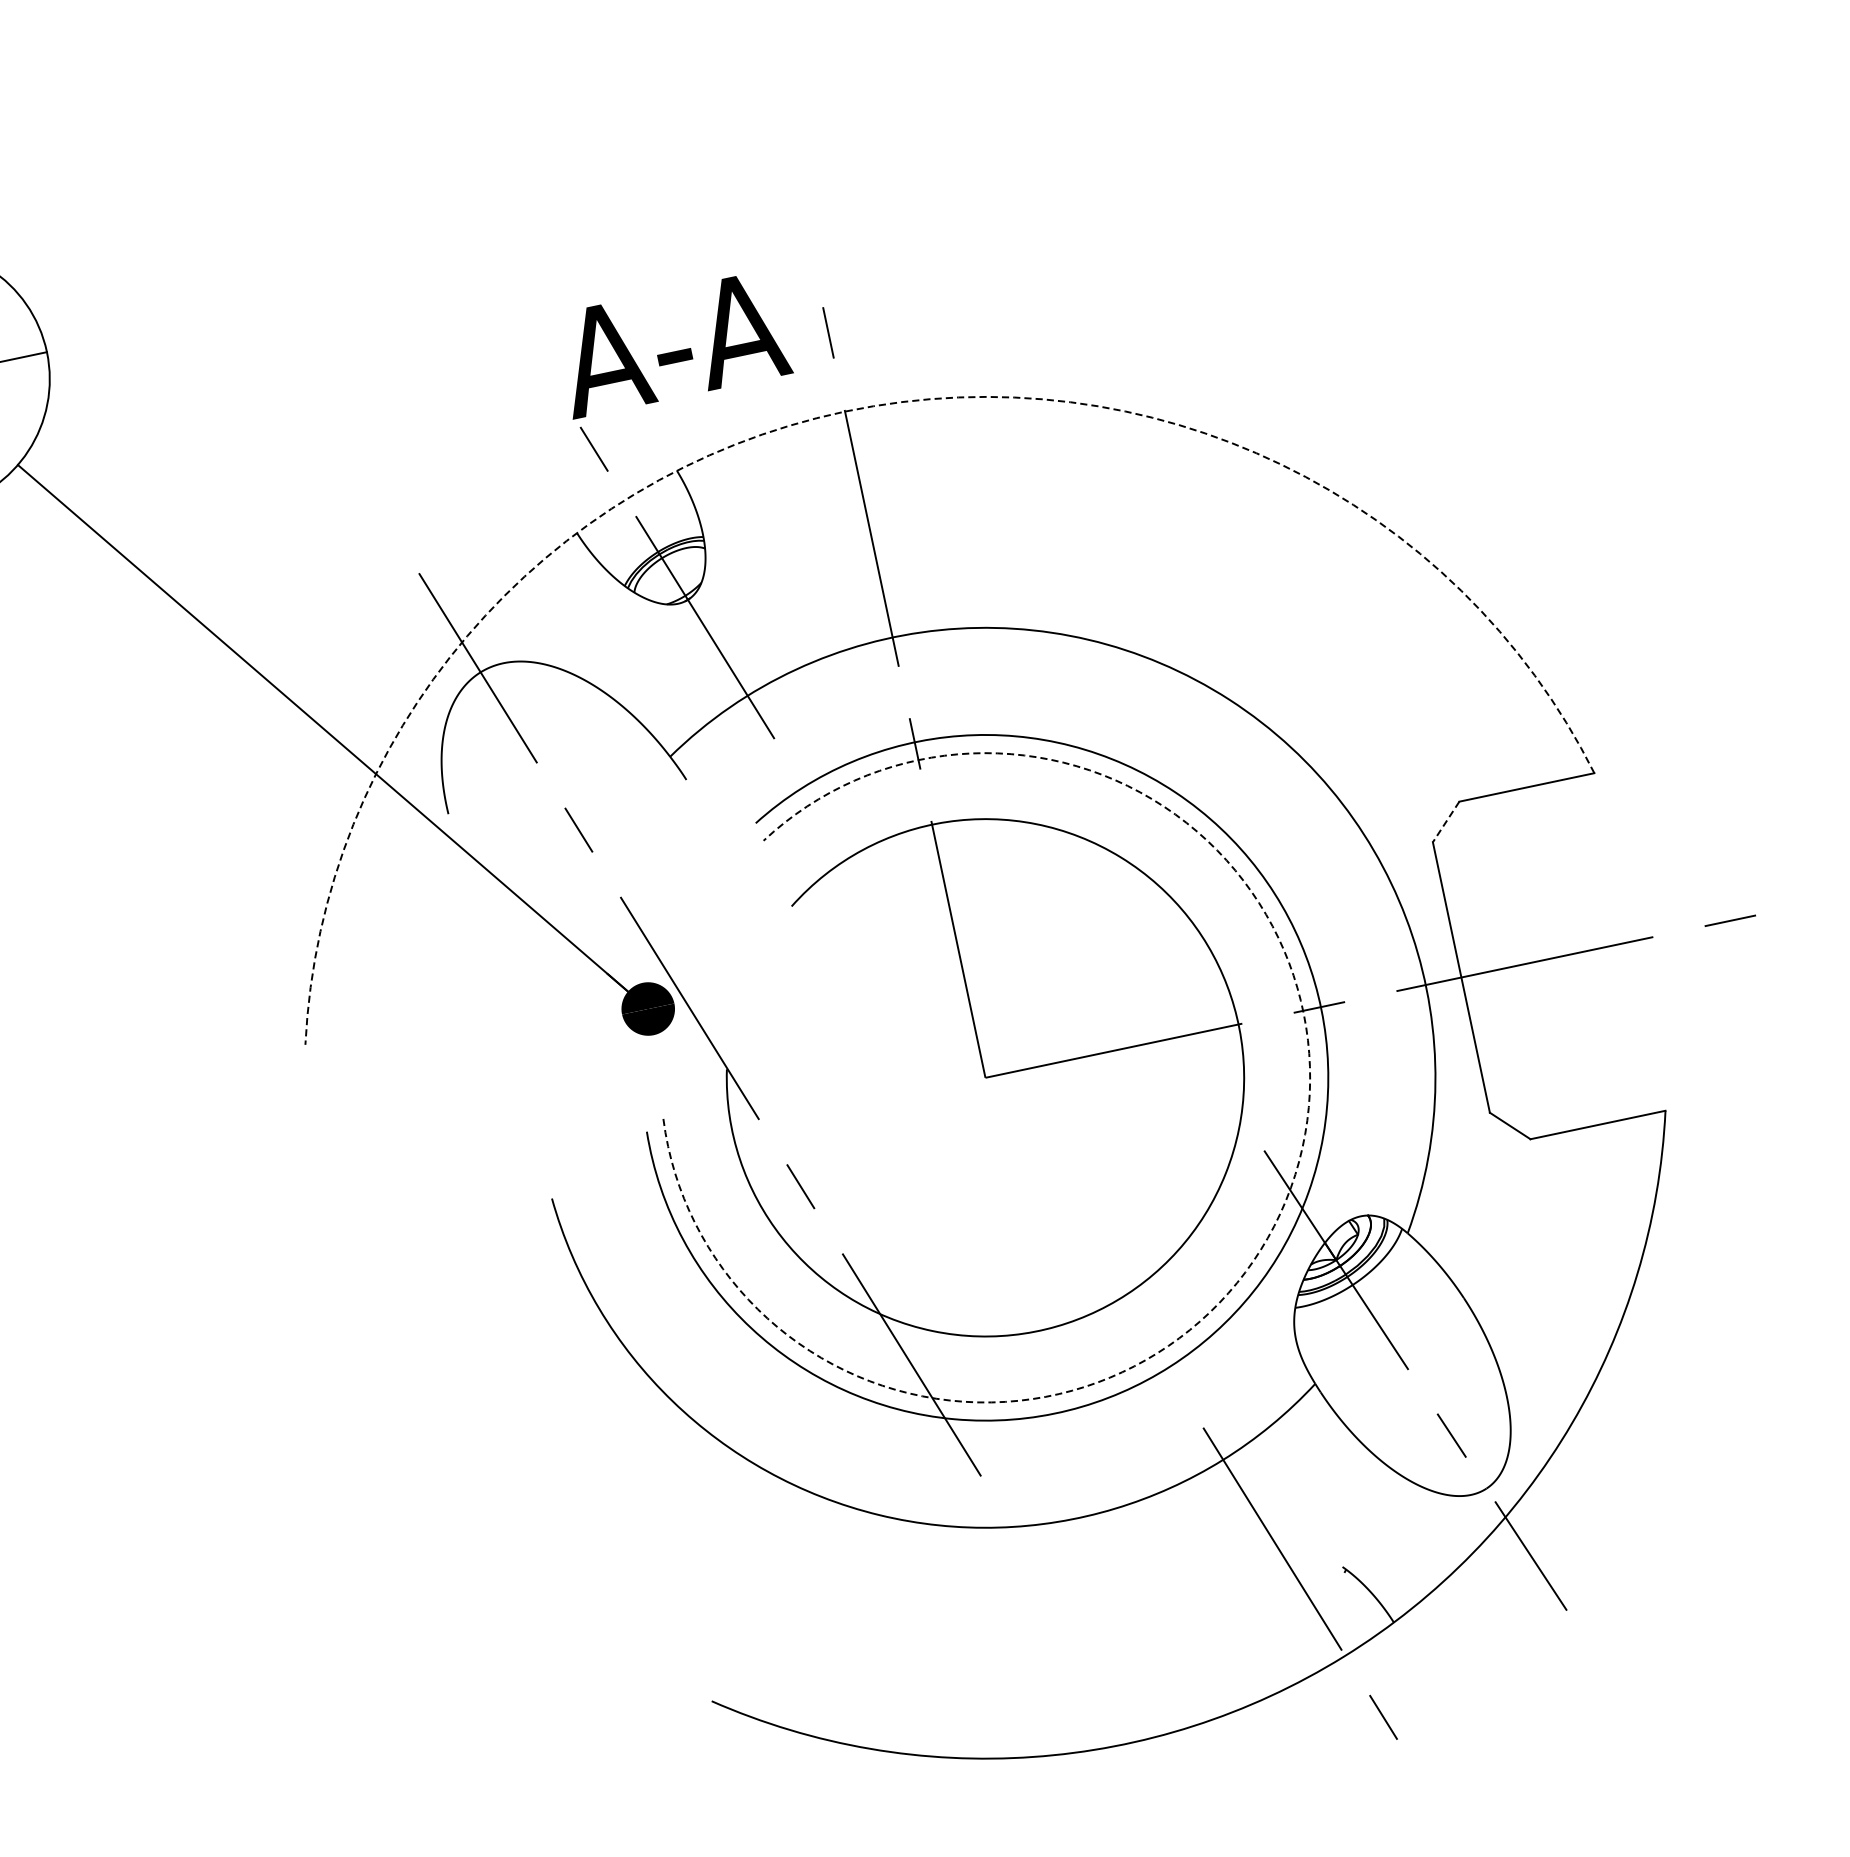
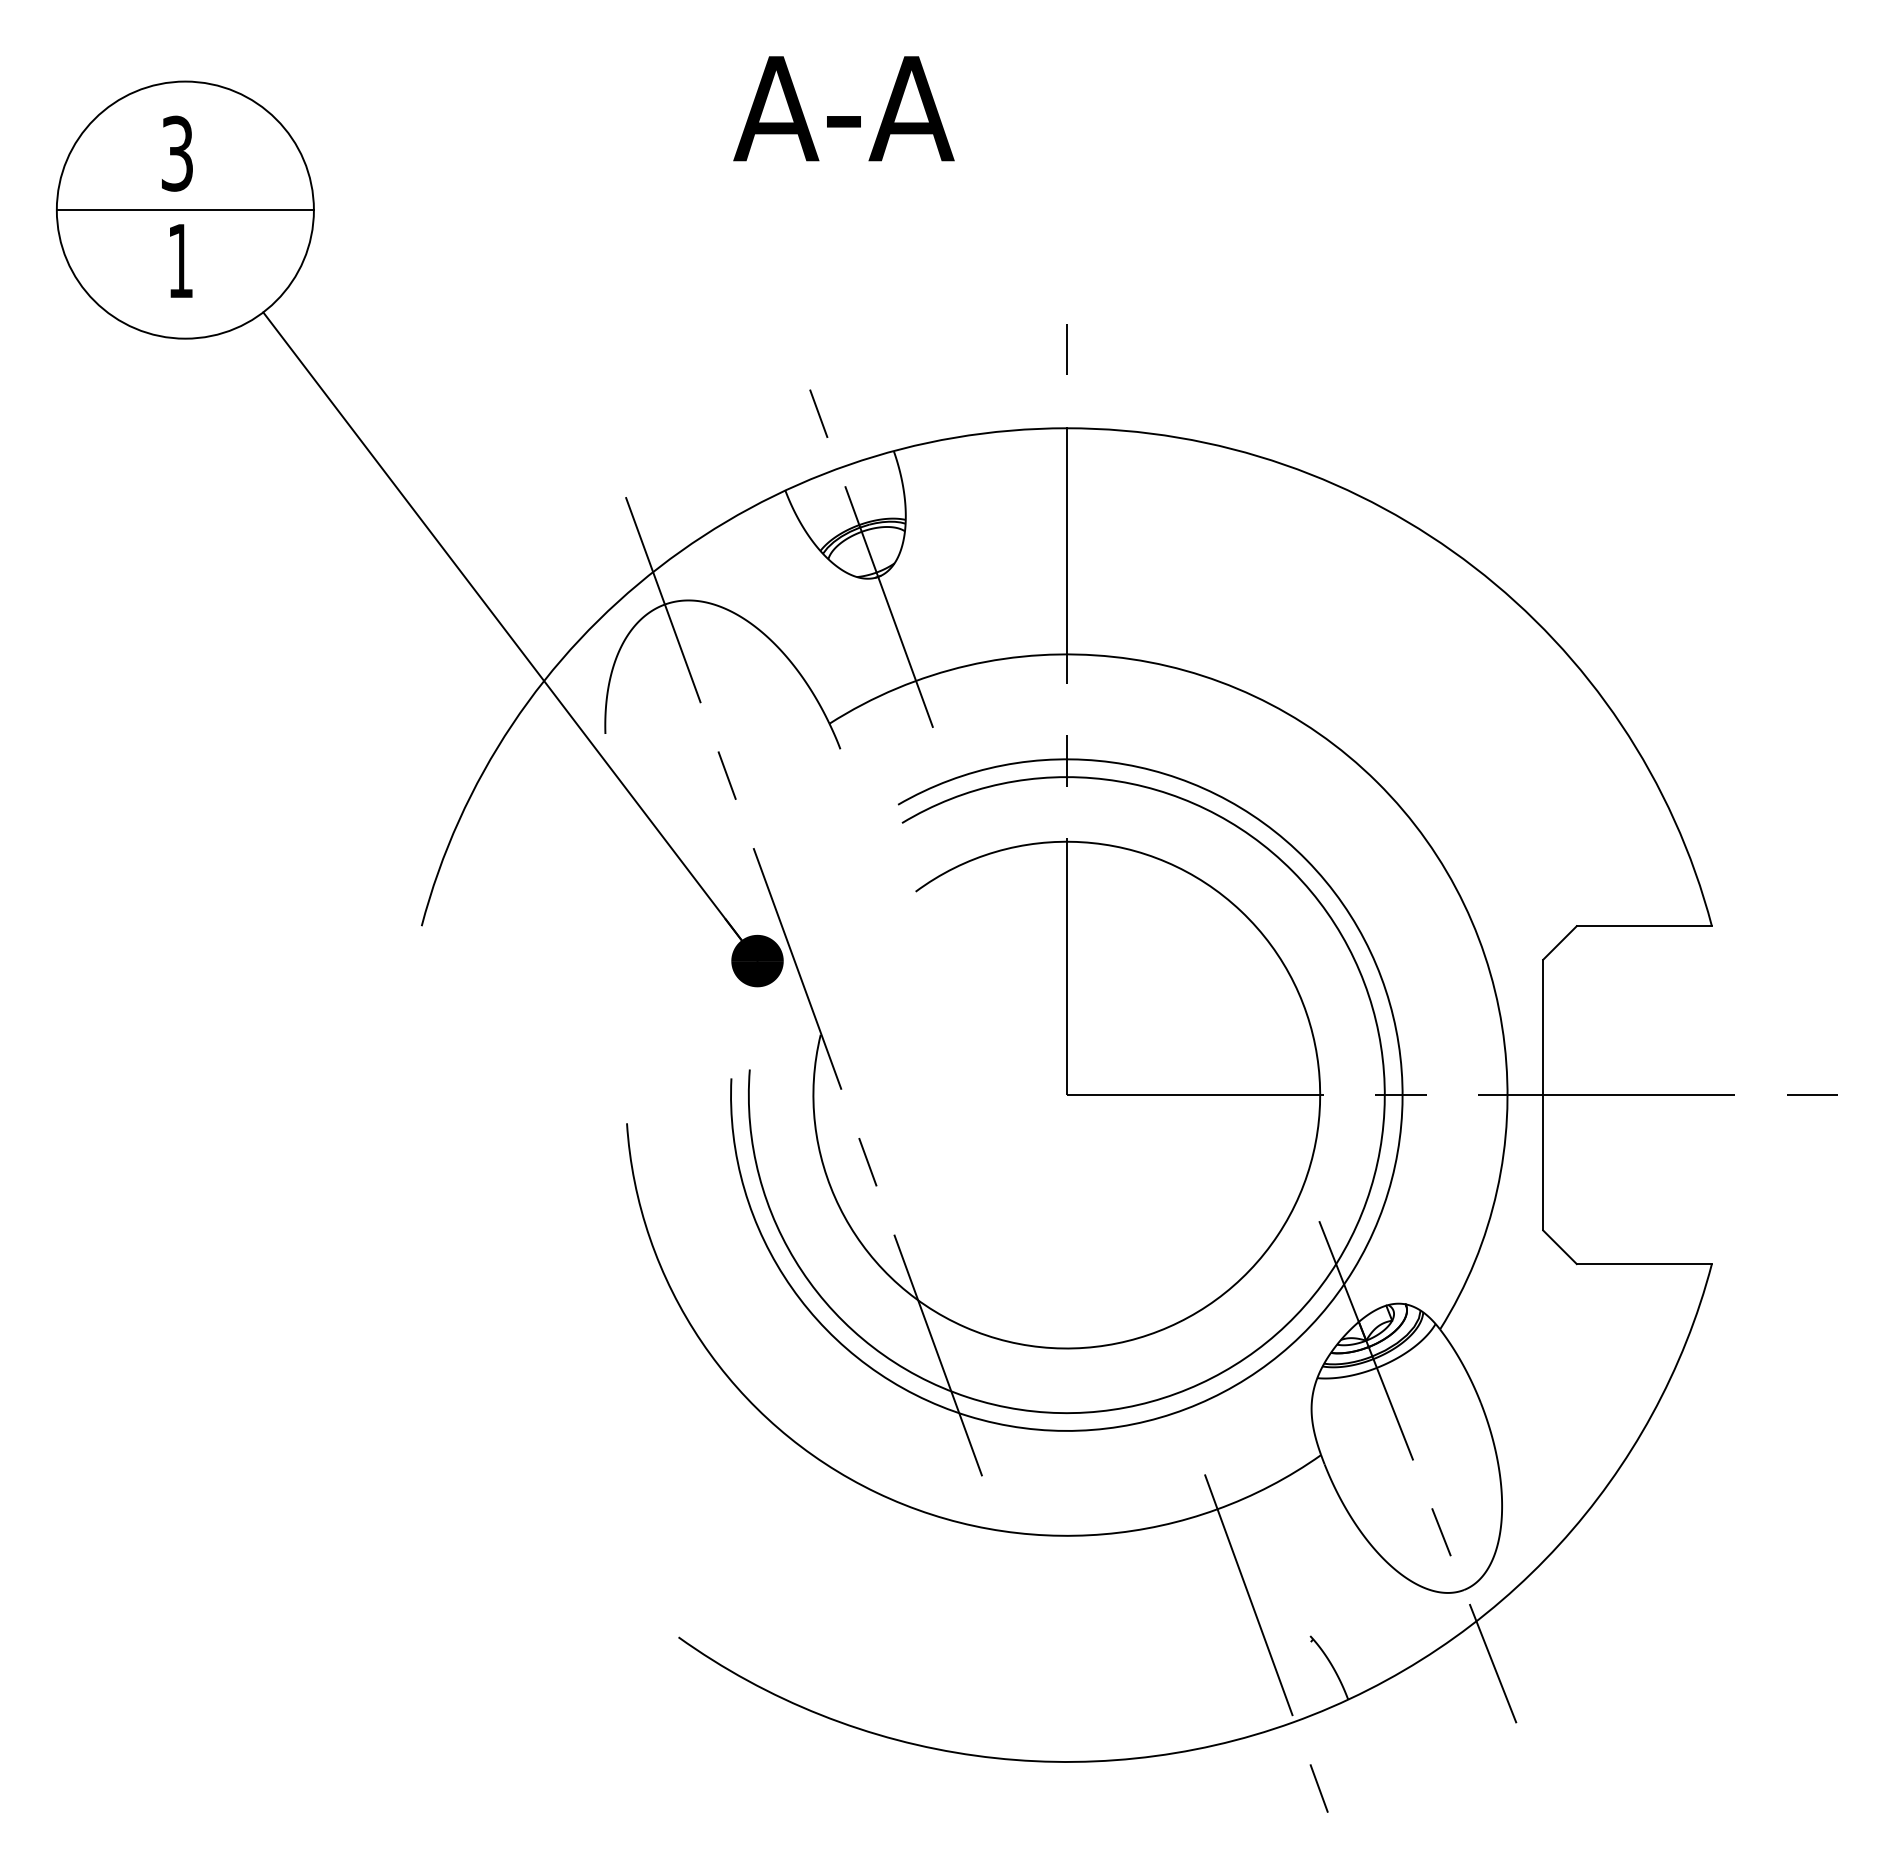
text: (671, 343) -> (843, 108), moved
arc: (844, 411) -> (1066, 428), dashed -> solid
line: (1446, 821) -> (1560, 942), dashed -> solid
arc: (1291, 1188) -> (1337, 1262), dashed -> solid

